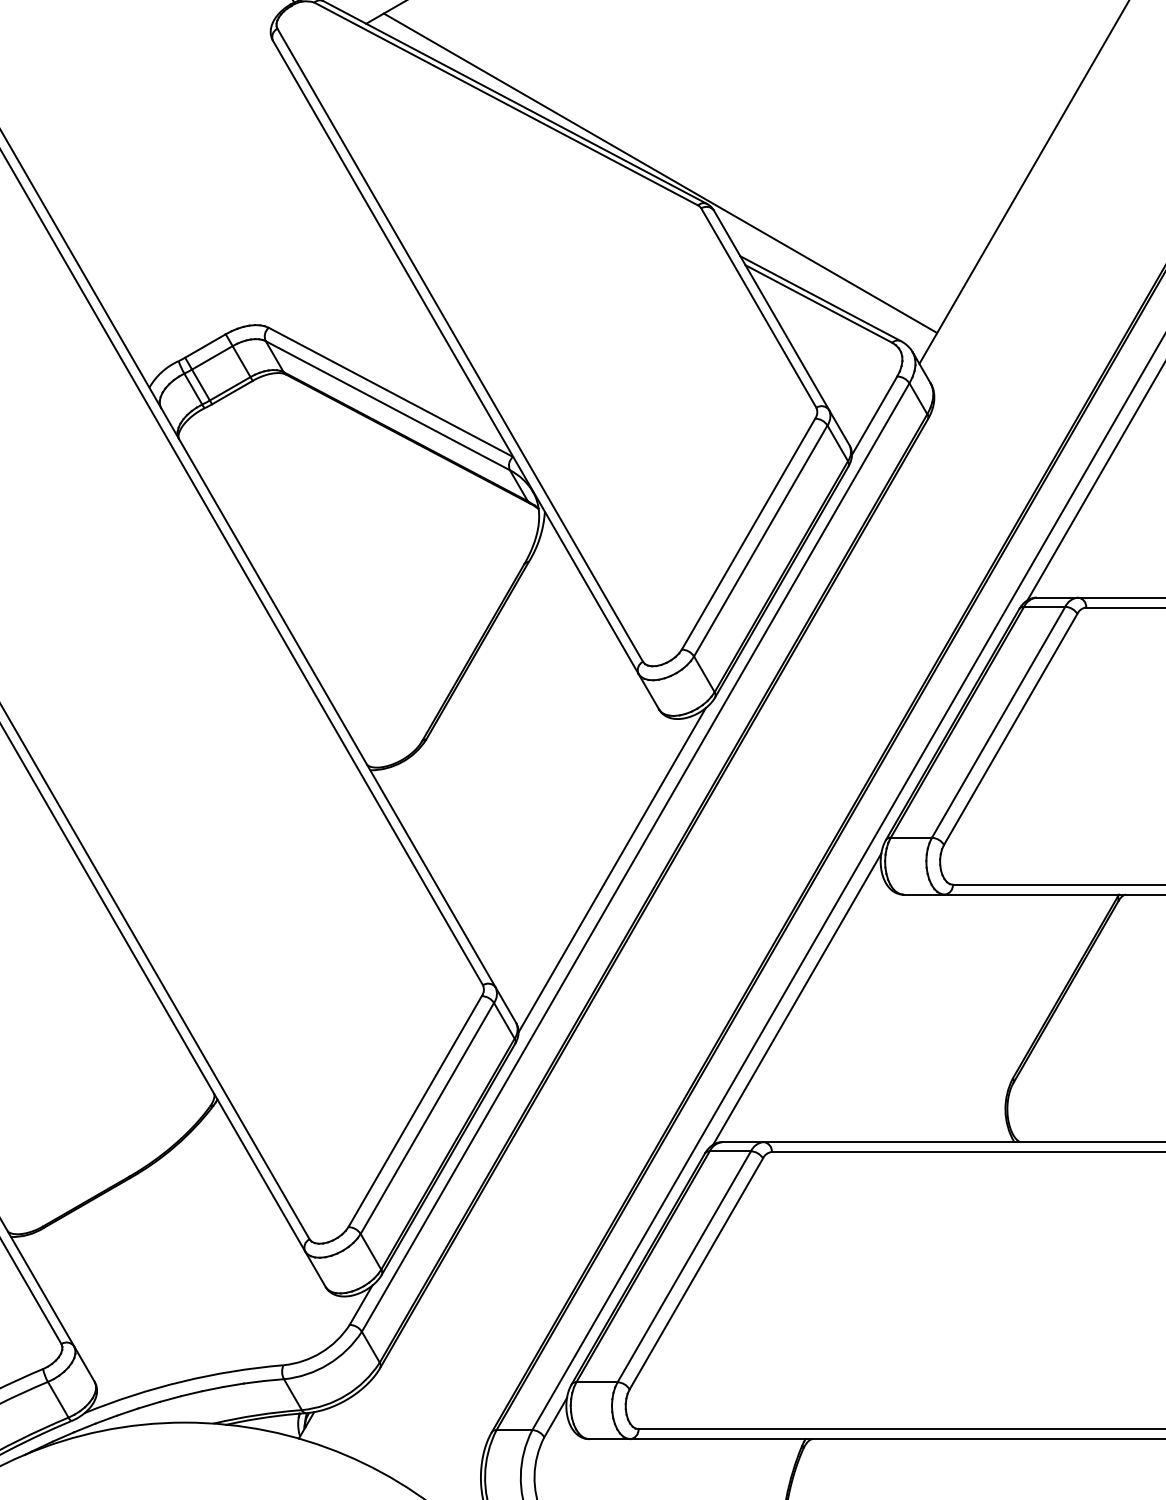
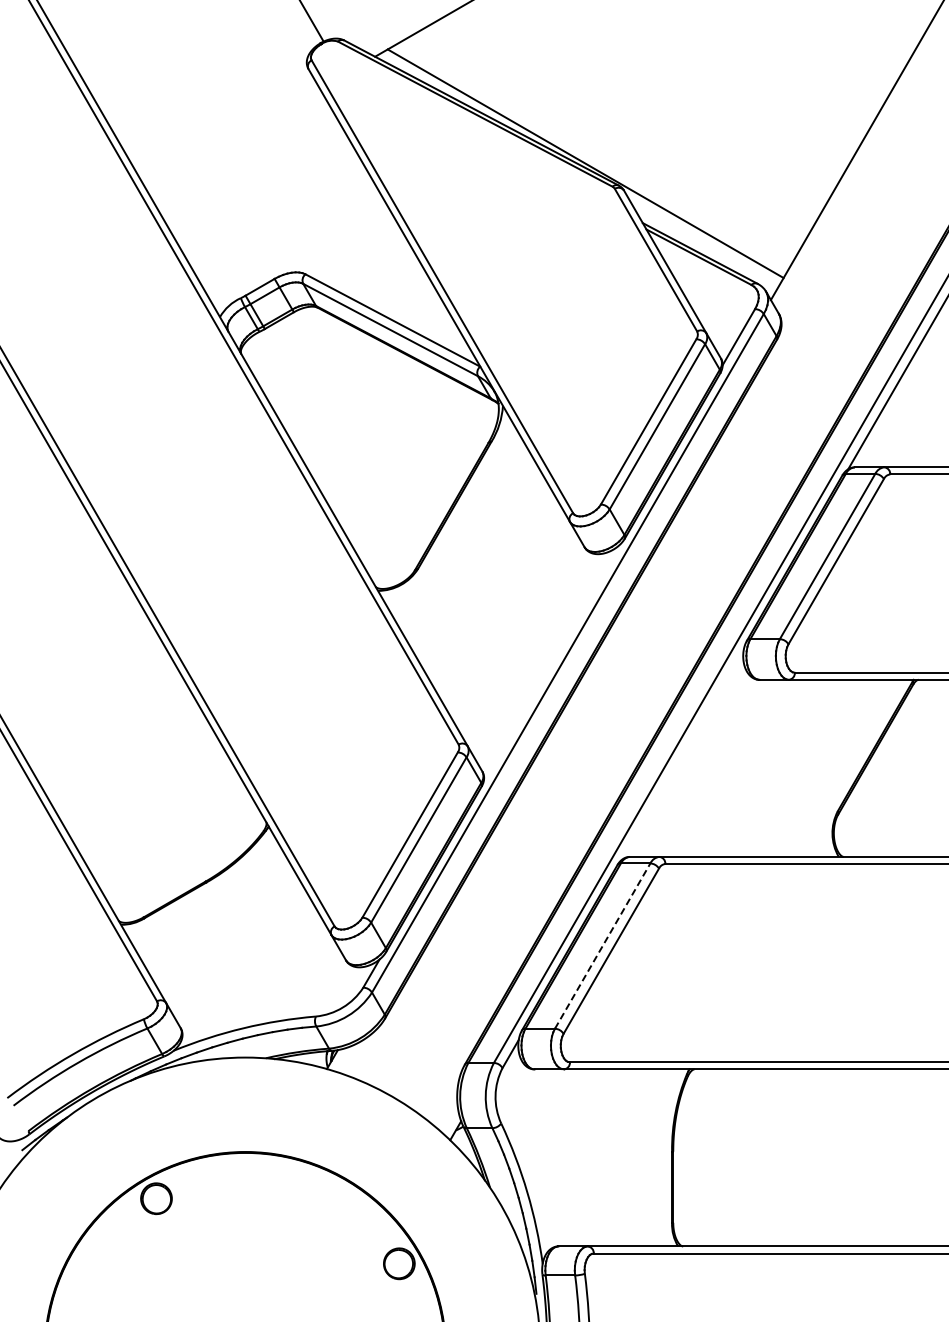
line: (612, 870) -> (551, 662), removed
line: (797, 999) -> (683, 754), removed
line: (684, 1265) -> (602, 945), solid -> dashed

